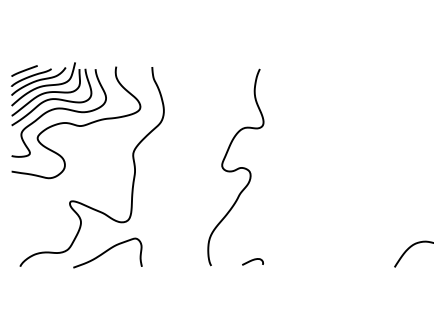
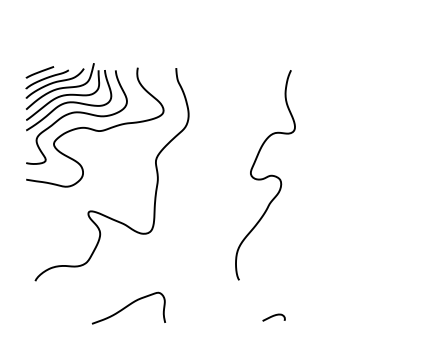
curve: (107, 251) -> (128, 306), moved
curve: (252, 261) -> (273, 317), moved

